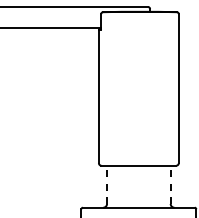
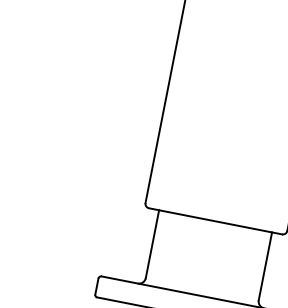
line: (107, 184) -> (153, 243), dashed -> solid
line: (170, 184) -> (265, 265), dashed -> solid

